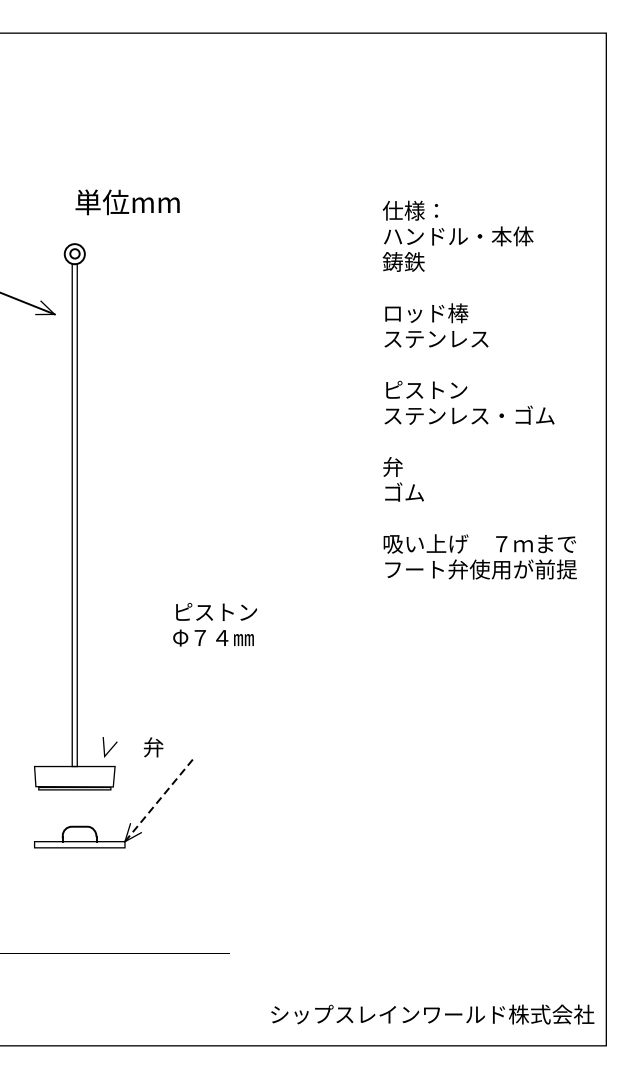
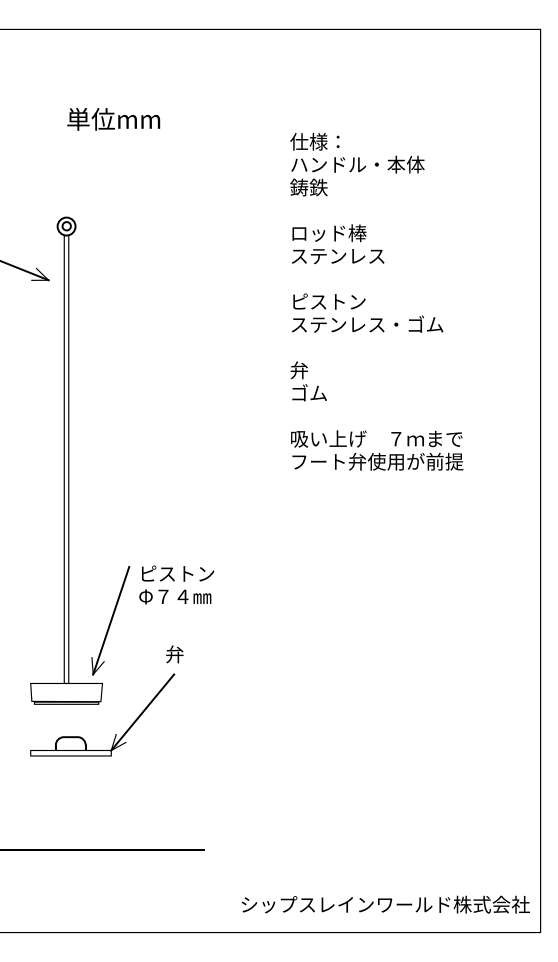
text: (127, 202) -> (113, 119), moved
text: (479, 389) -> (376, 301), moved
text: (214, 624) -> (176, 584), moved
line: (125, 695) -> (111, 620), added
text: (153, 747) -> (174, 654), moved
line: (161, 799) -> (143, 712), dashed -> solid

